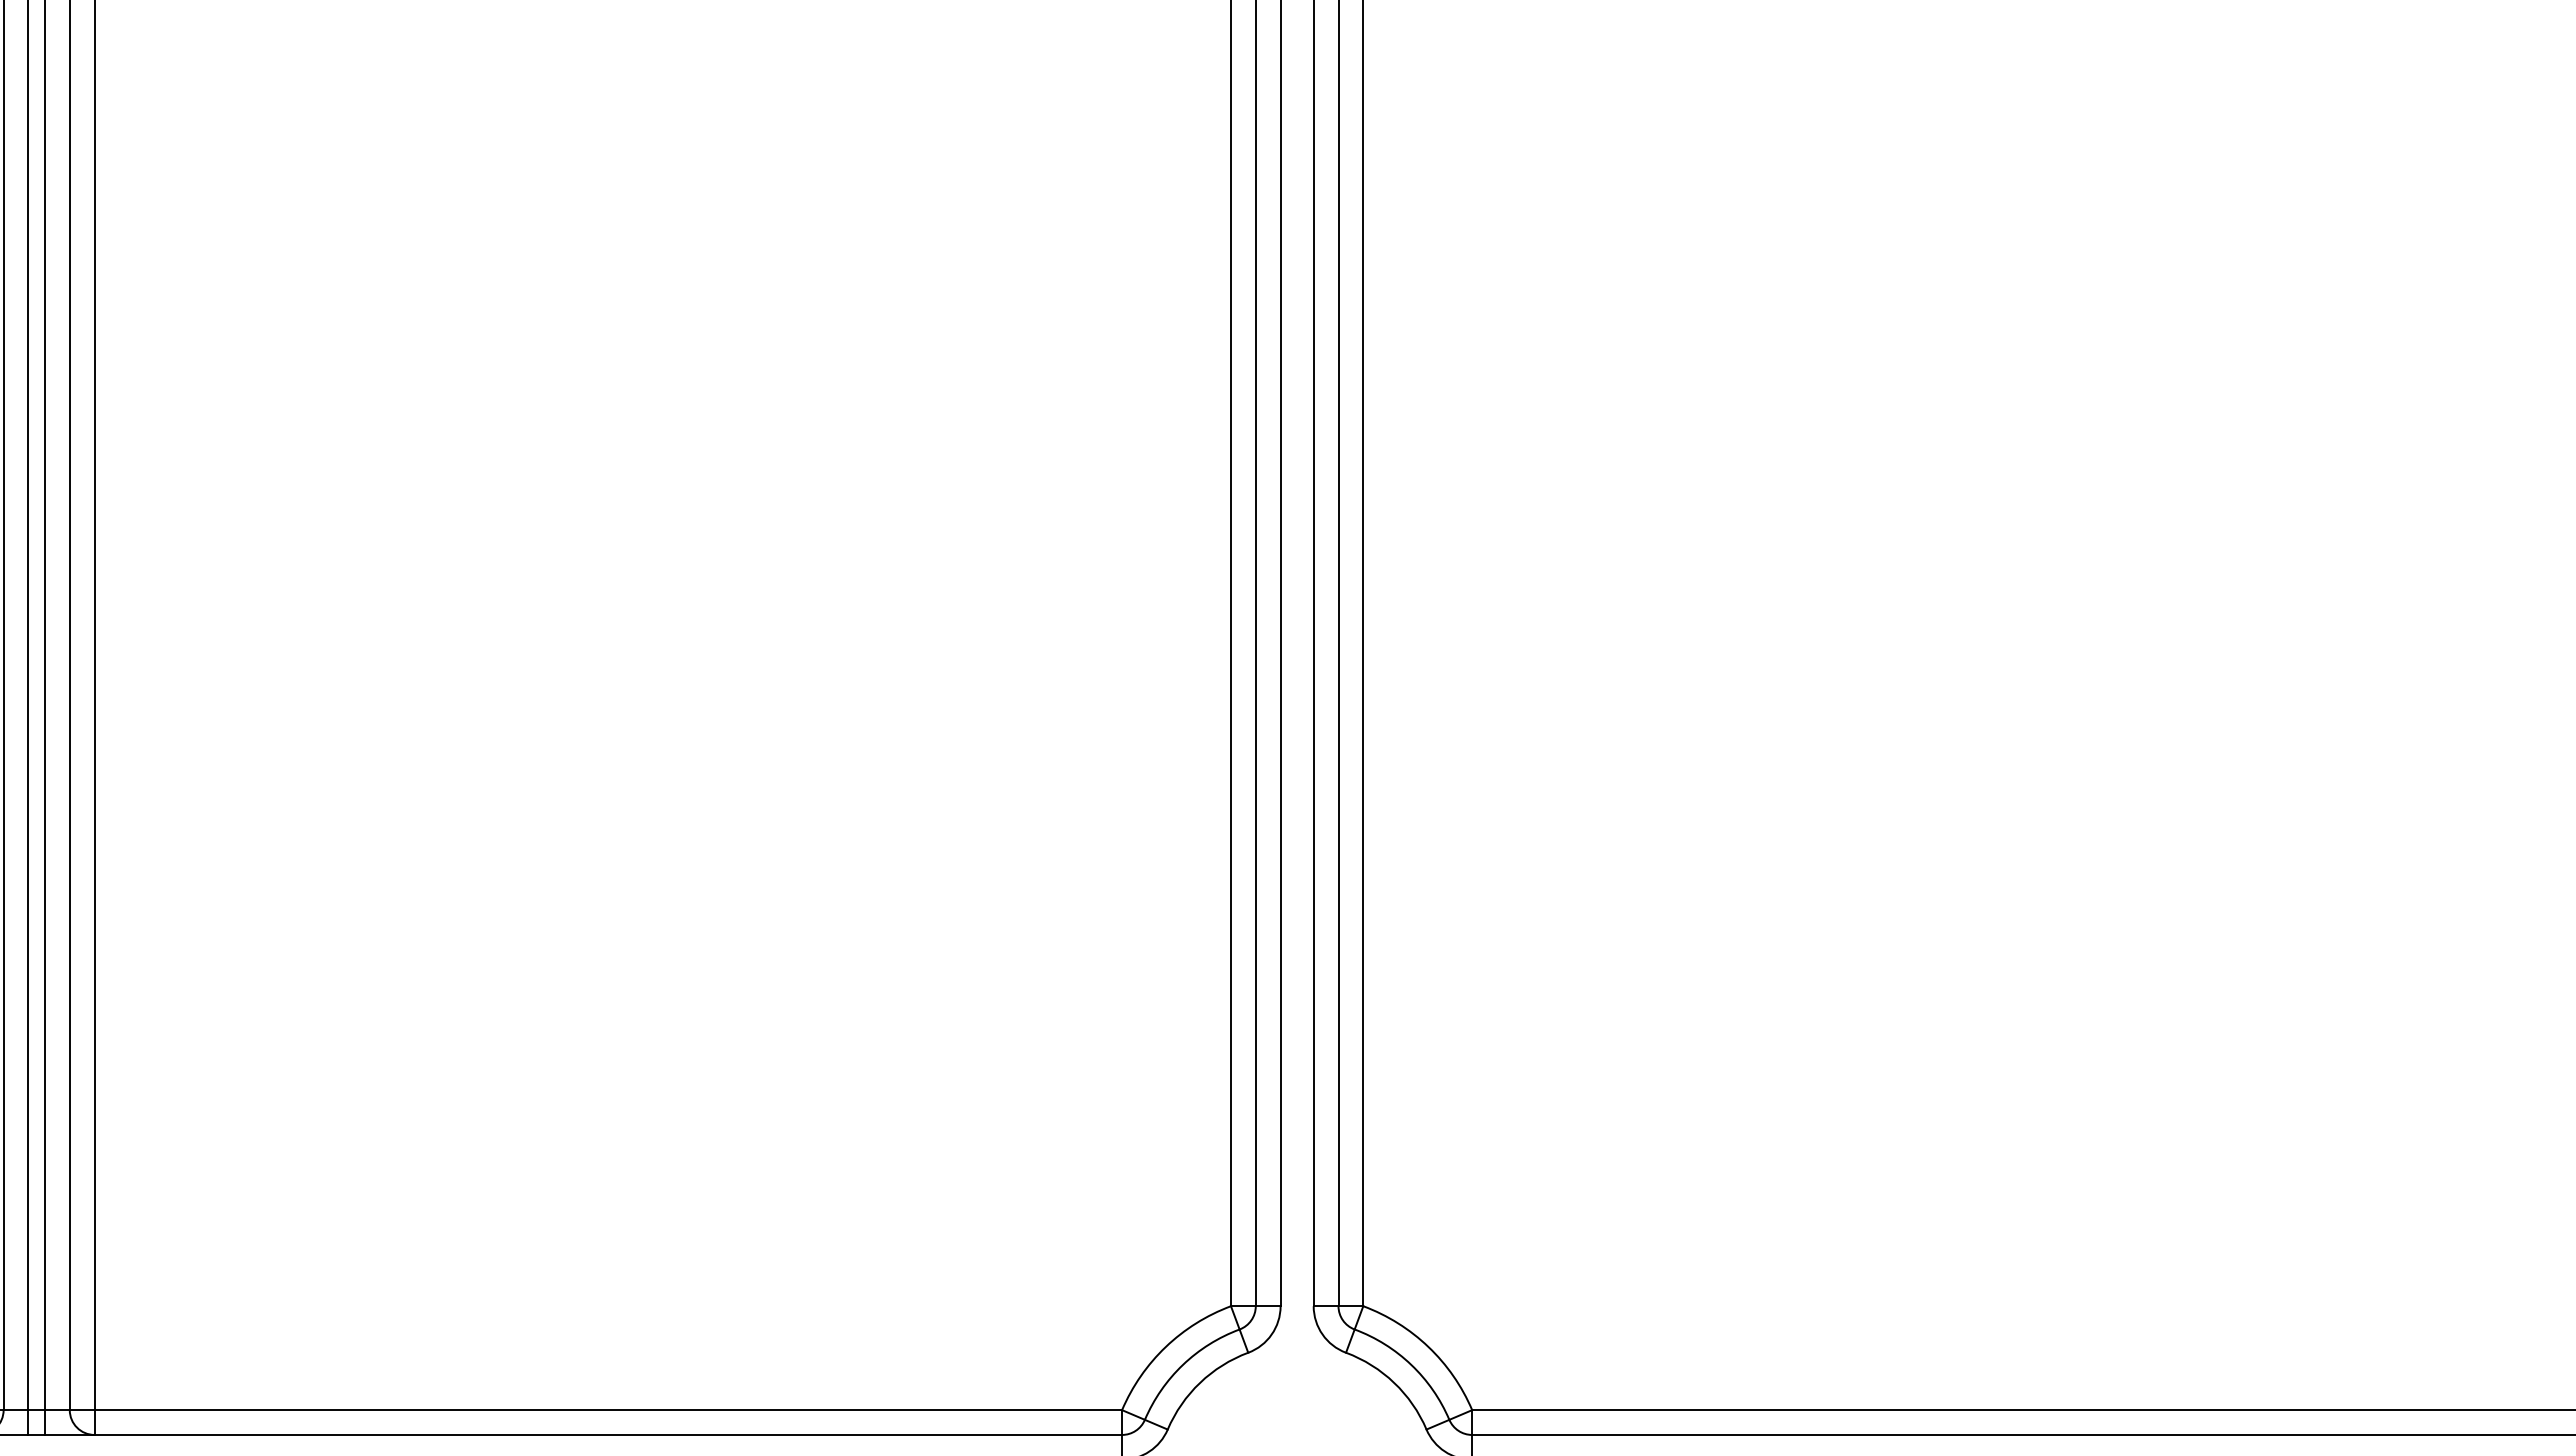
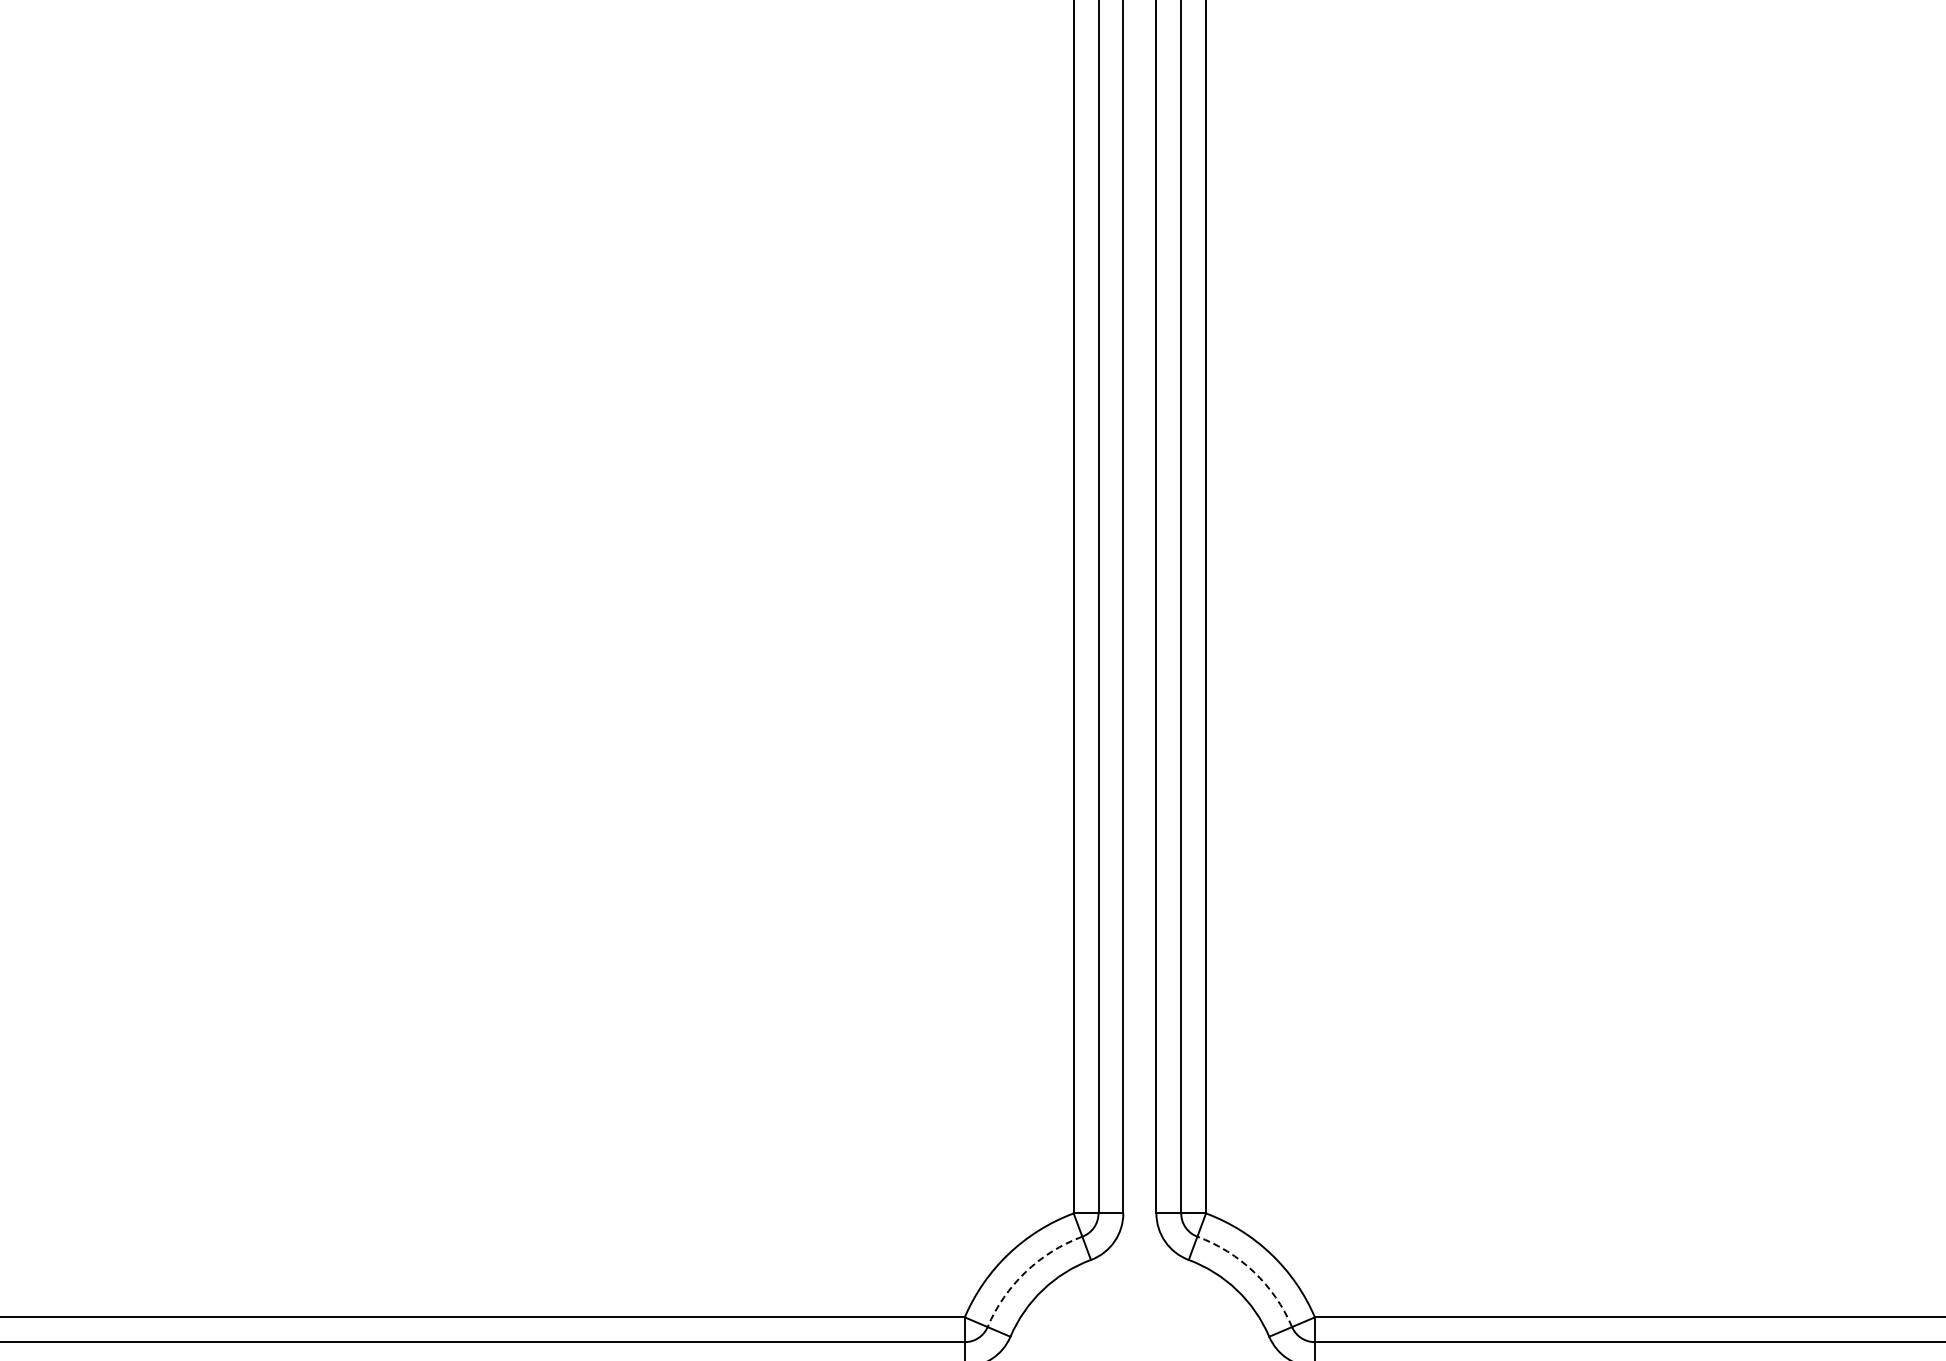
arc: (1182, 1364) -> (1025, 1271), solid -> dashed
arc: (1411, 1364) -> (1254, 1271), solid -> dashed

